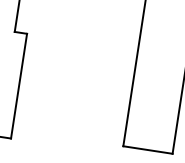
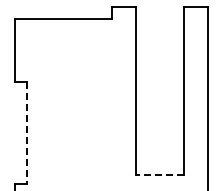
line: (19, 86) -> (27, 133), solid -> dashed
line: (147, 150) -> (159, 175), solid -> dashed

